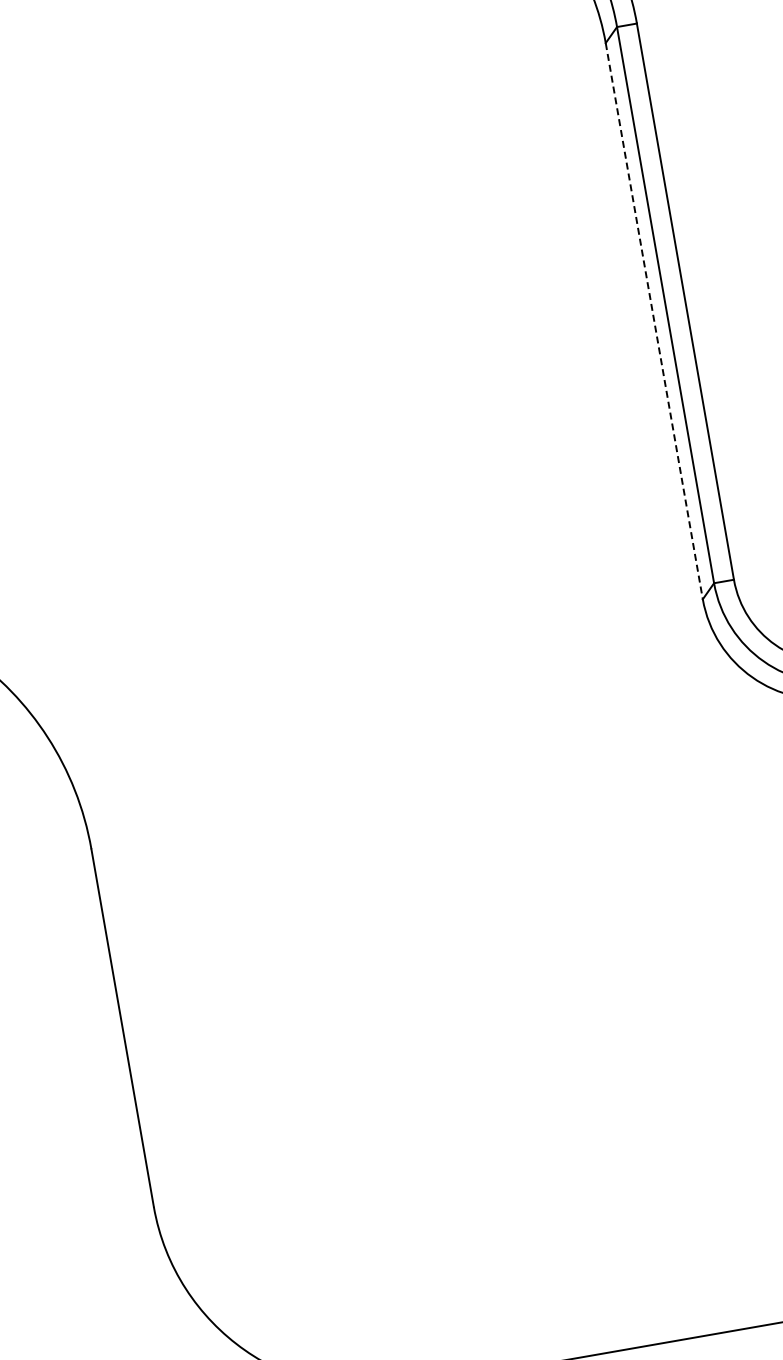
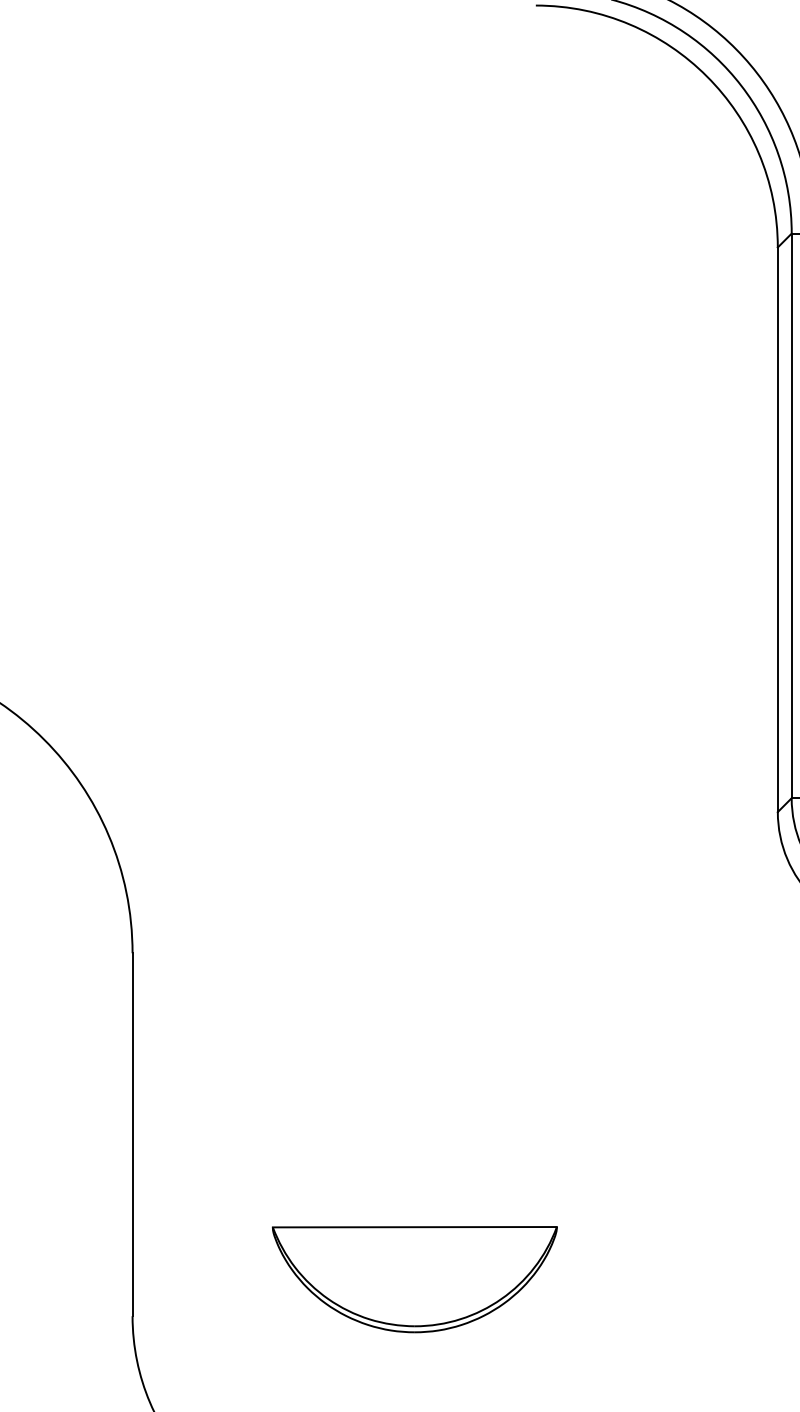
line: (654, 321) -> (777, 530), dashed -> solid
part: (425, 1122) -> (414, 1279), added

